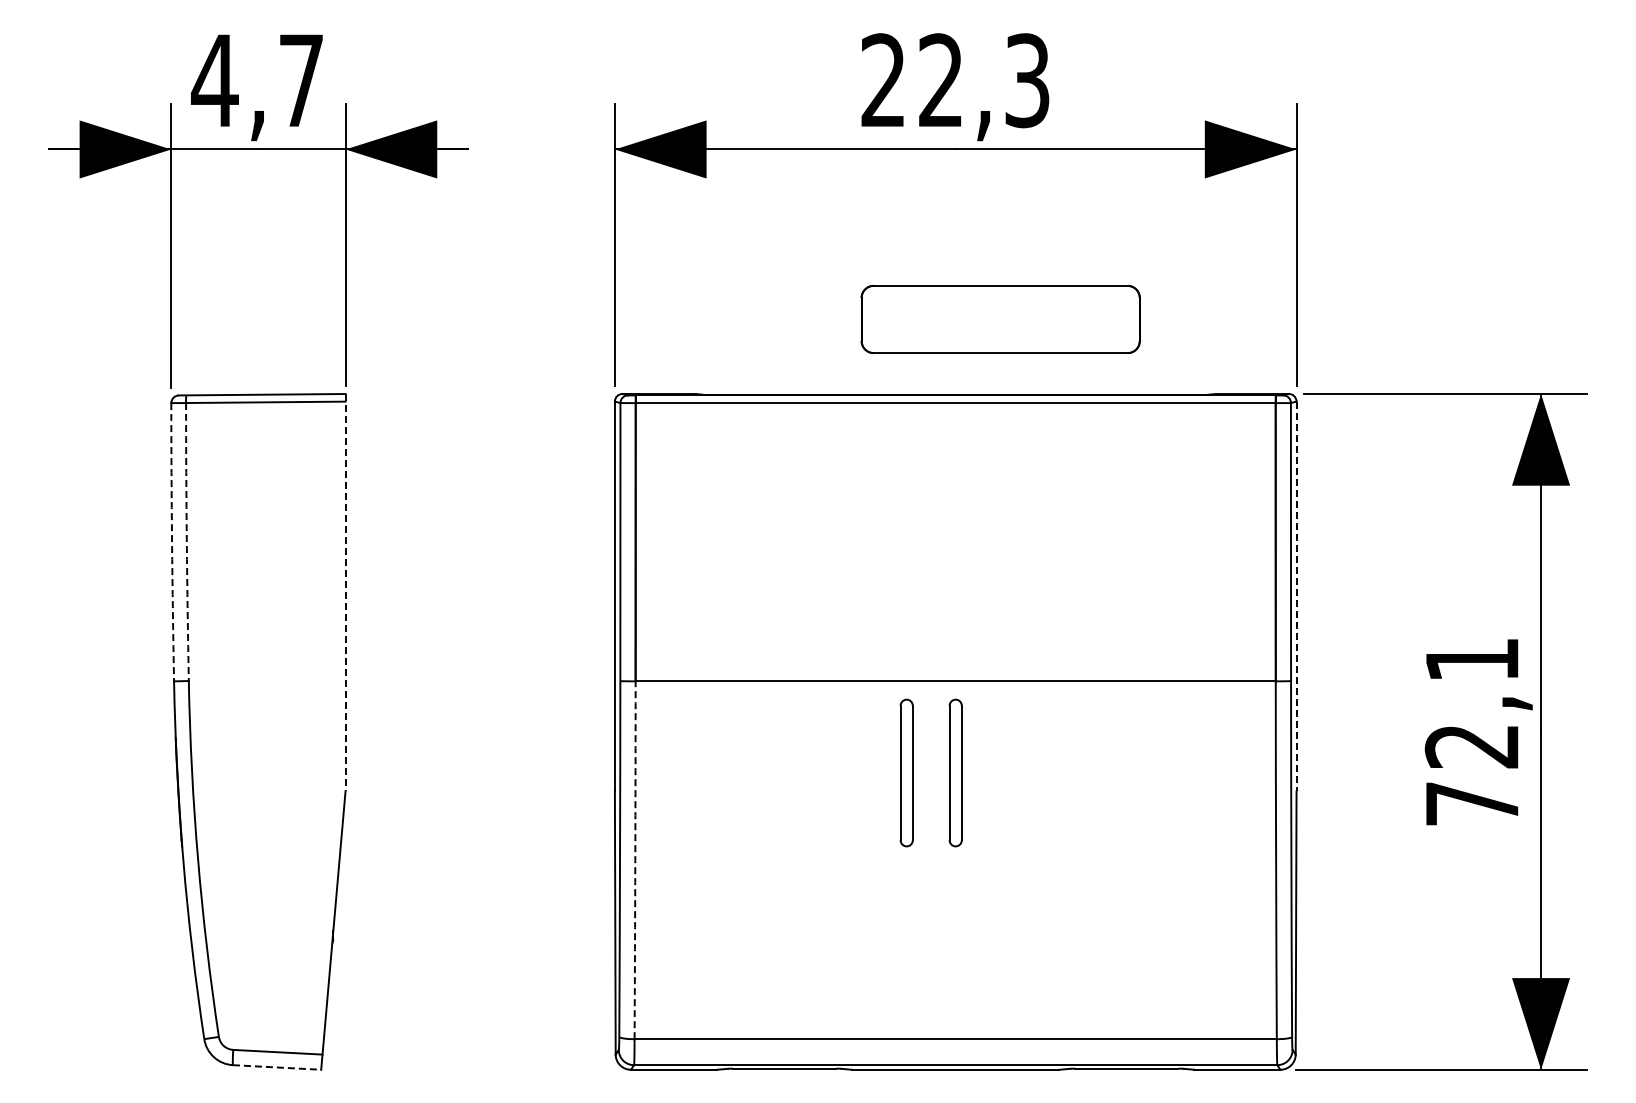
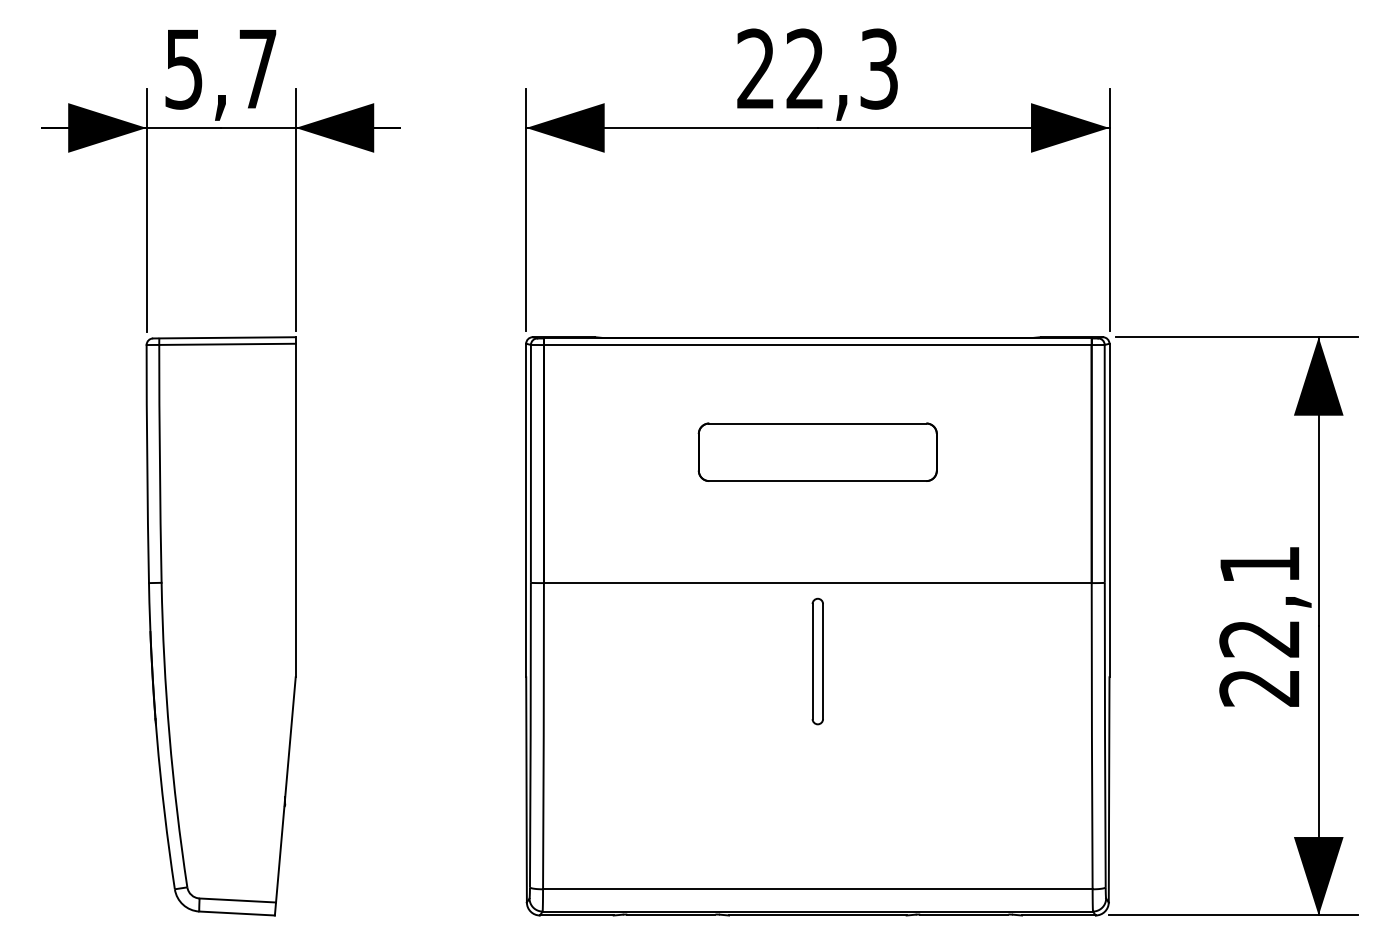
text: (214, 81) -> (183, 69), 4,7 -> 5,7
part: (1000, 319) -> (817, 452), moved
arc: (172, 542) -> (147, 464), dashed -> solid
arc: (186, 542) -> (159, 464), dashed -> solid
line: (345, 592) -> (295, 507), dashed -> solid
line: (1296, 596) -> (1109, 510), dashed -> solid
part: (906, 772) -> (775, 661), removed
text: (1471, 803) -> (1259, 687), 72,1 -> 22,1
arc: (635, 860) -> (543, 736), dashed -> solid
line: (277, 1067) -> (237, 913), dashed -> solid

